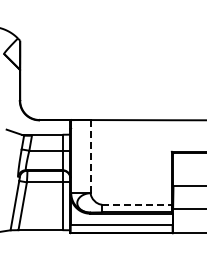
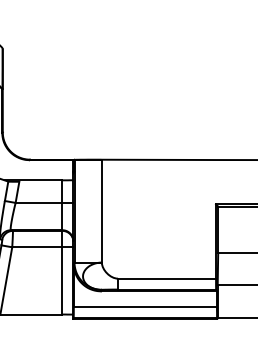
line: (90, 156) -> (101, 210), dashed -> solid
line: (137, 204) -> (167, 278), dashed -> solid

